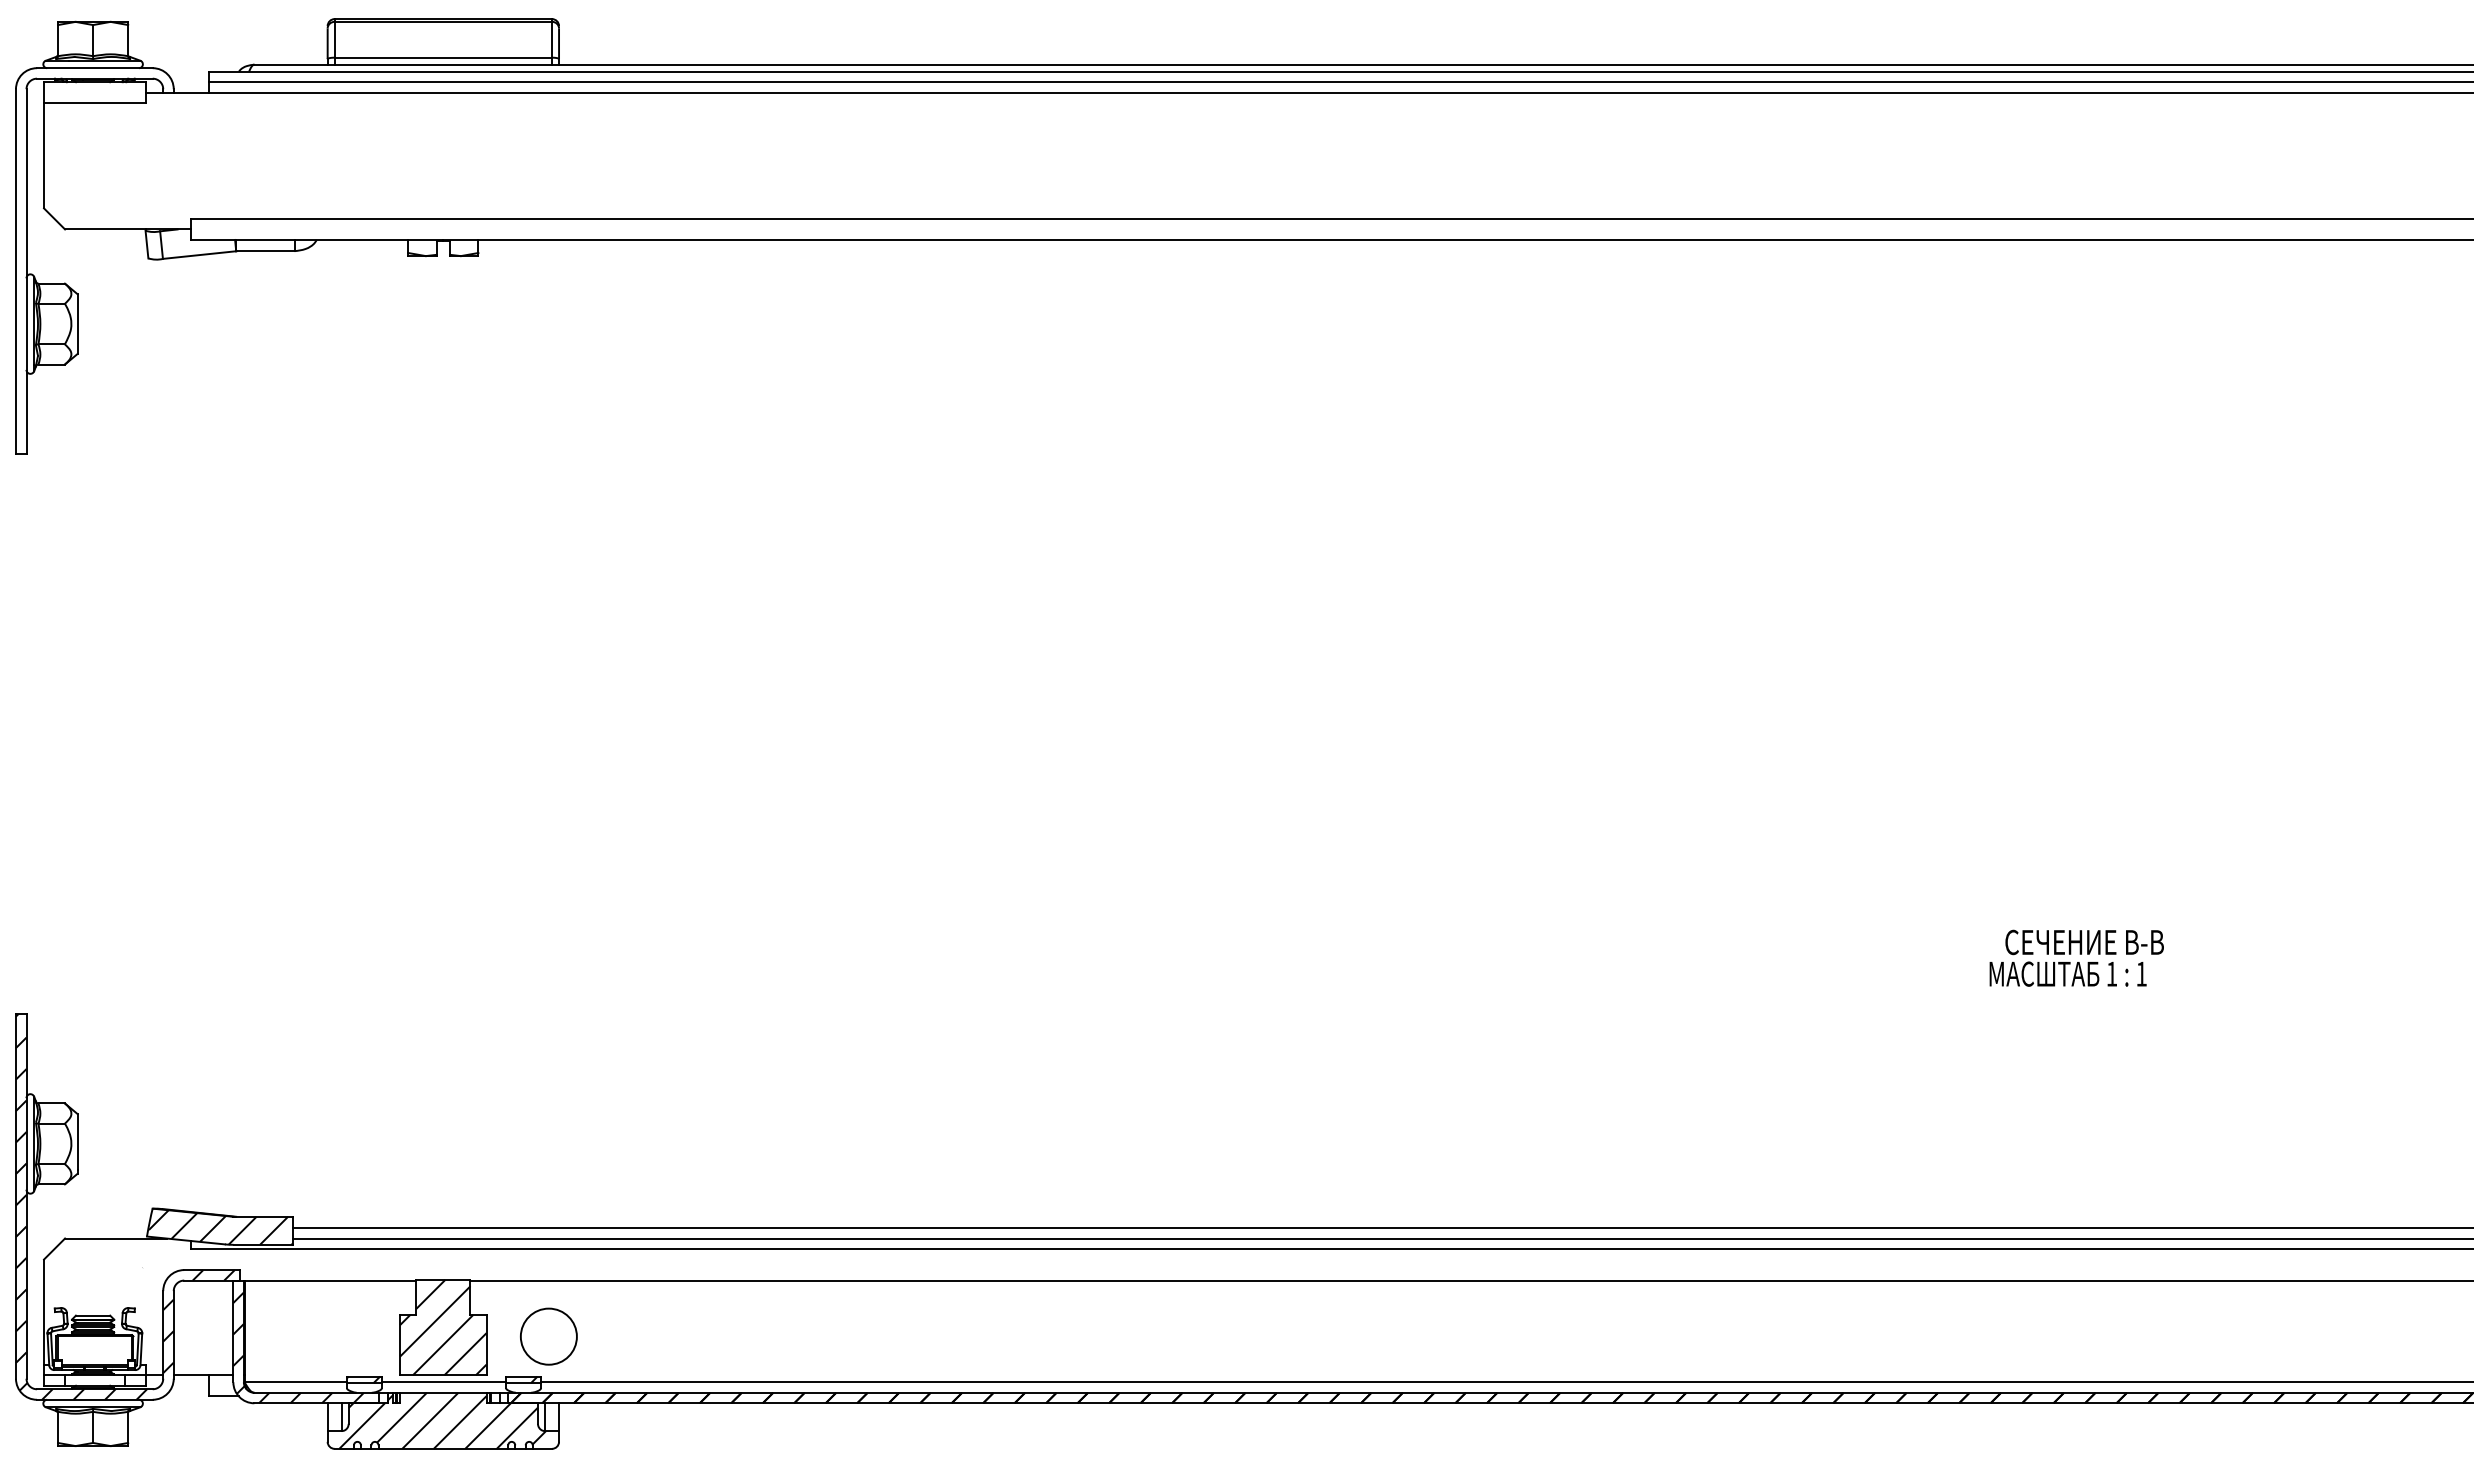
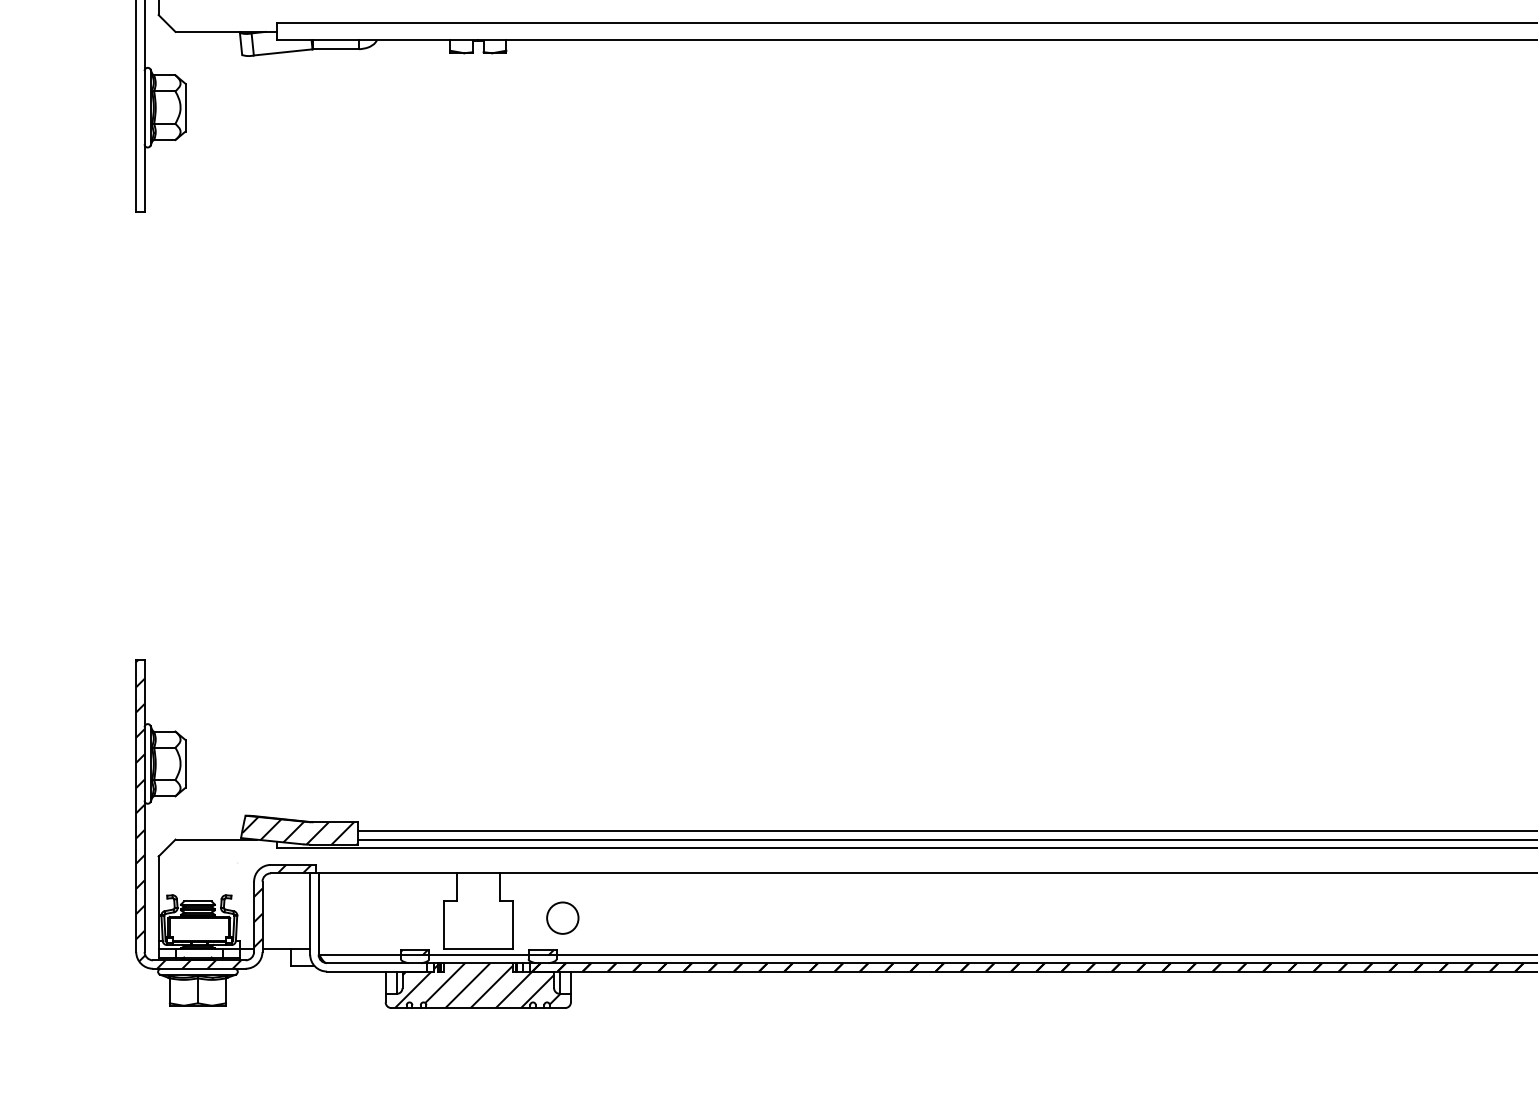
hatch: (443, 1327) -> (478, 910), removed
circle: (548, 1336) -> (562, 918), size x0.7
hatch: (298, 1347) -> (362, 926), removed

